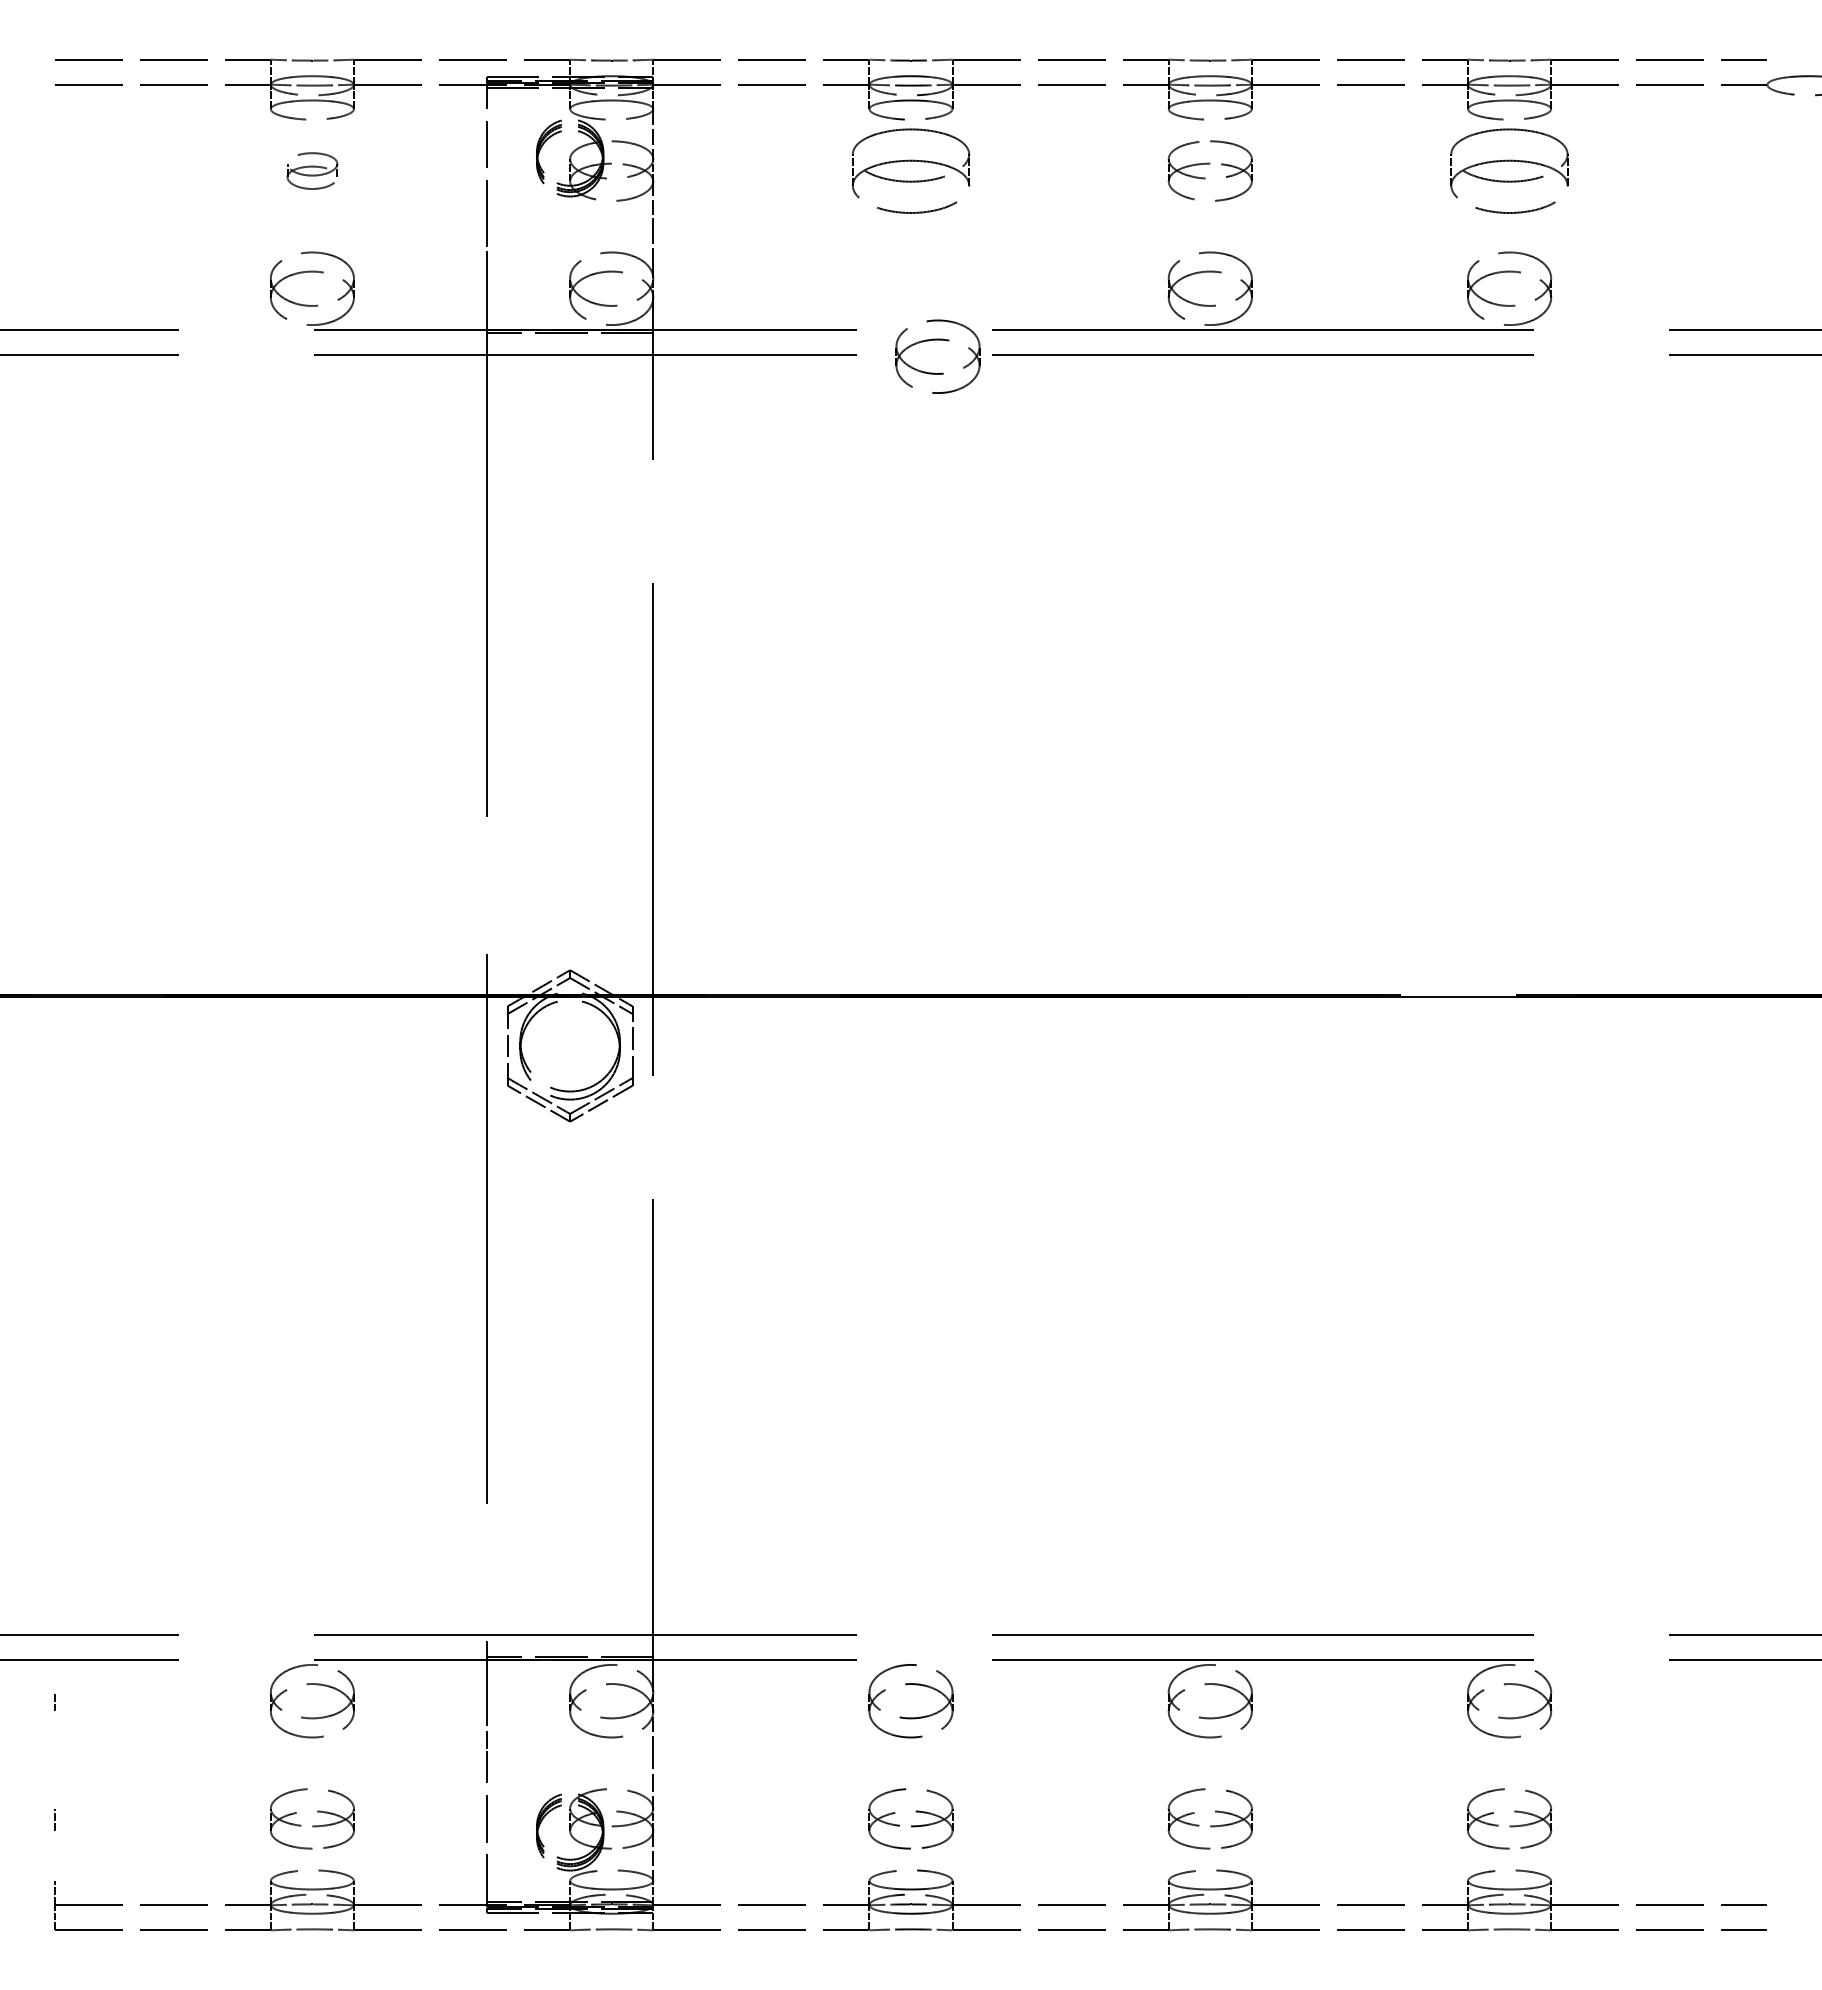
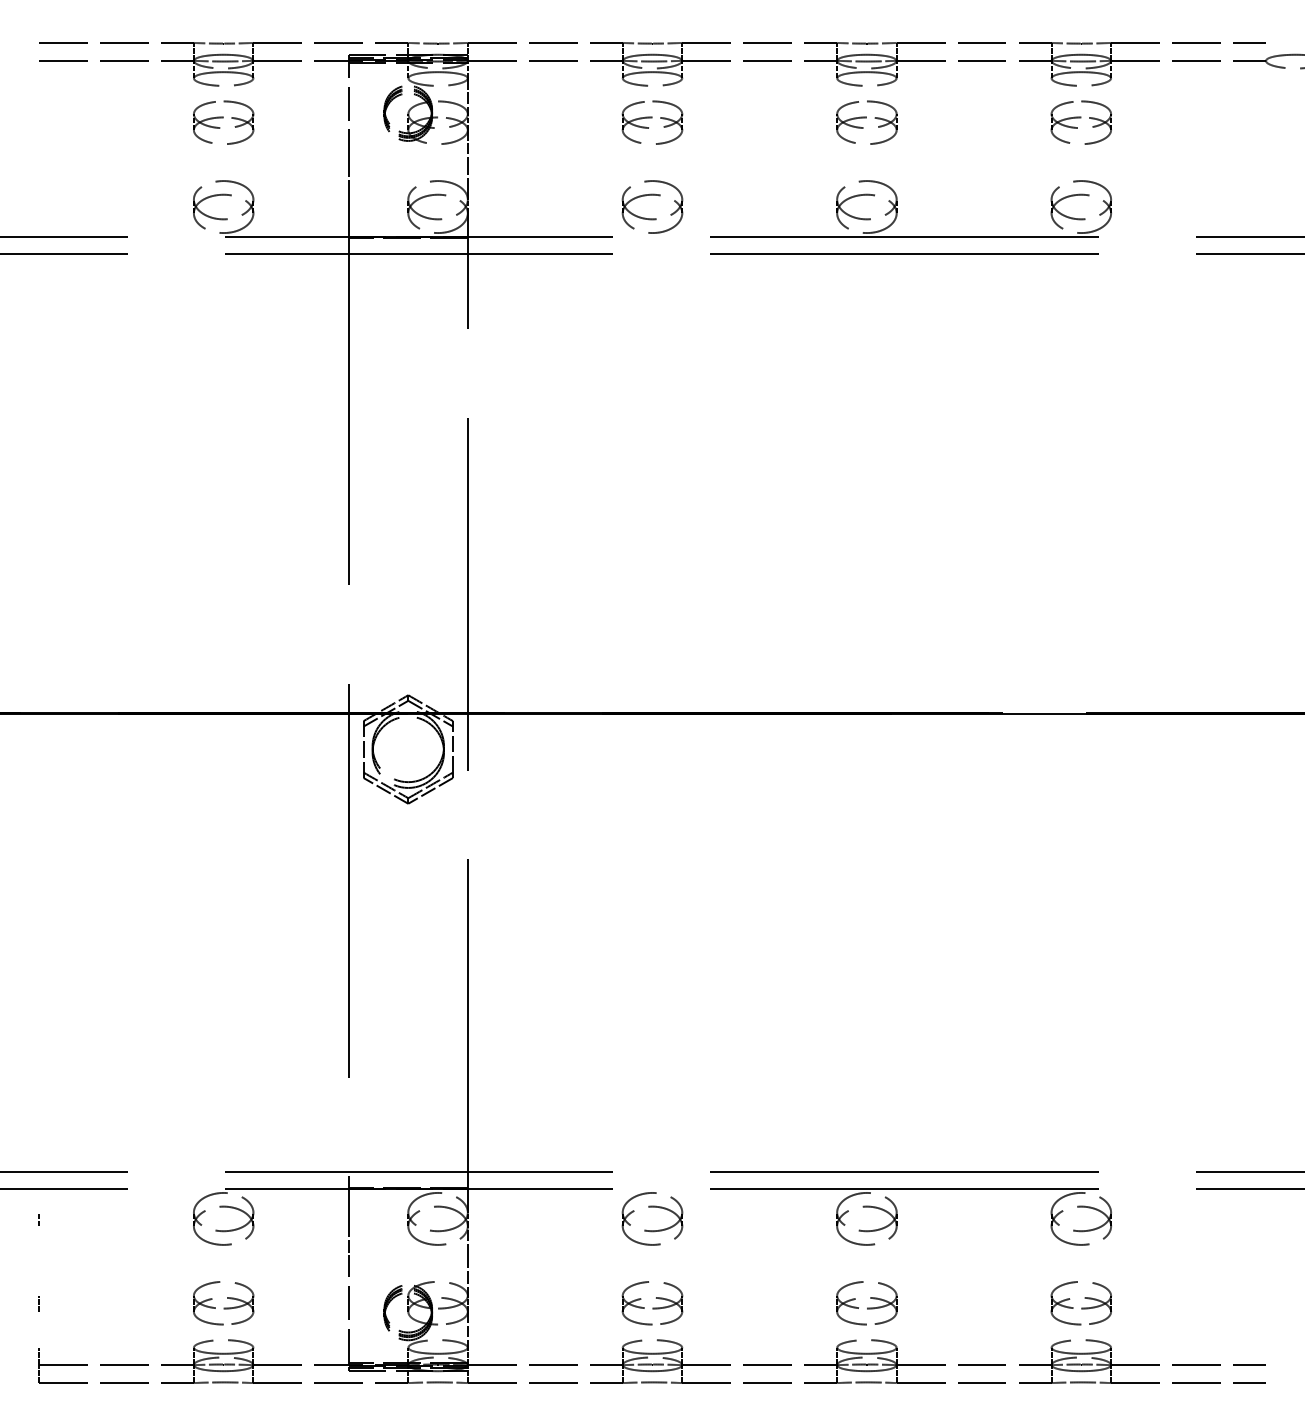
part: (312, 170) -> (223, 122), size x1.67
part: (910, 170) -> (652, 122), size x0.71
part: (1509, 170) -> (1081, 122), size x0.71
part: (937, 340) -> (652, 195), moved

